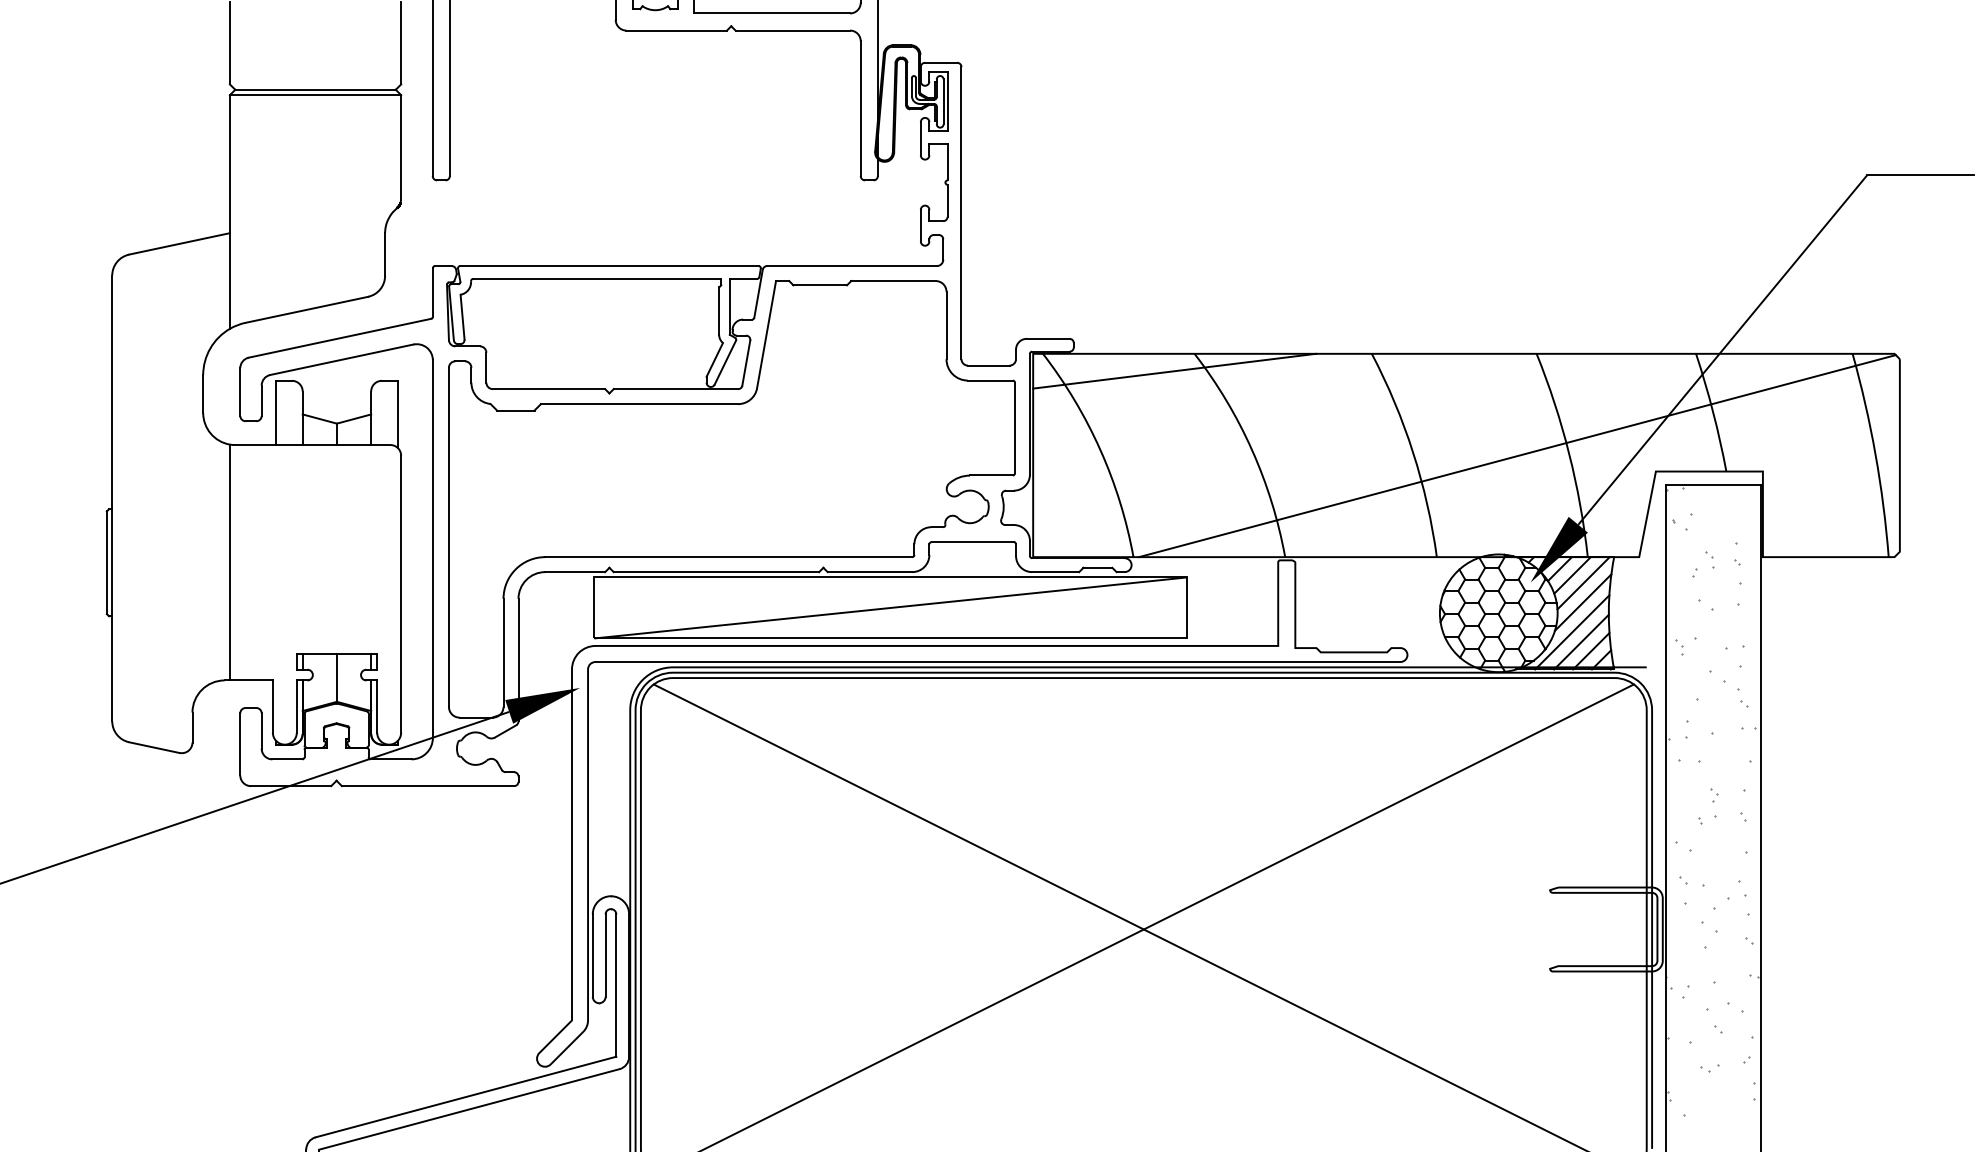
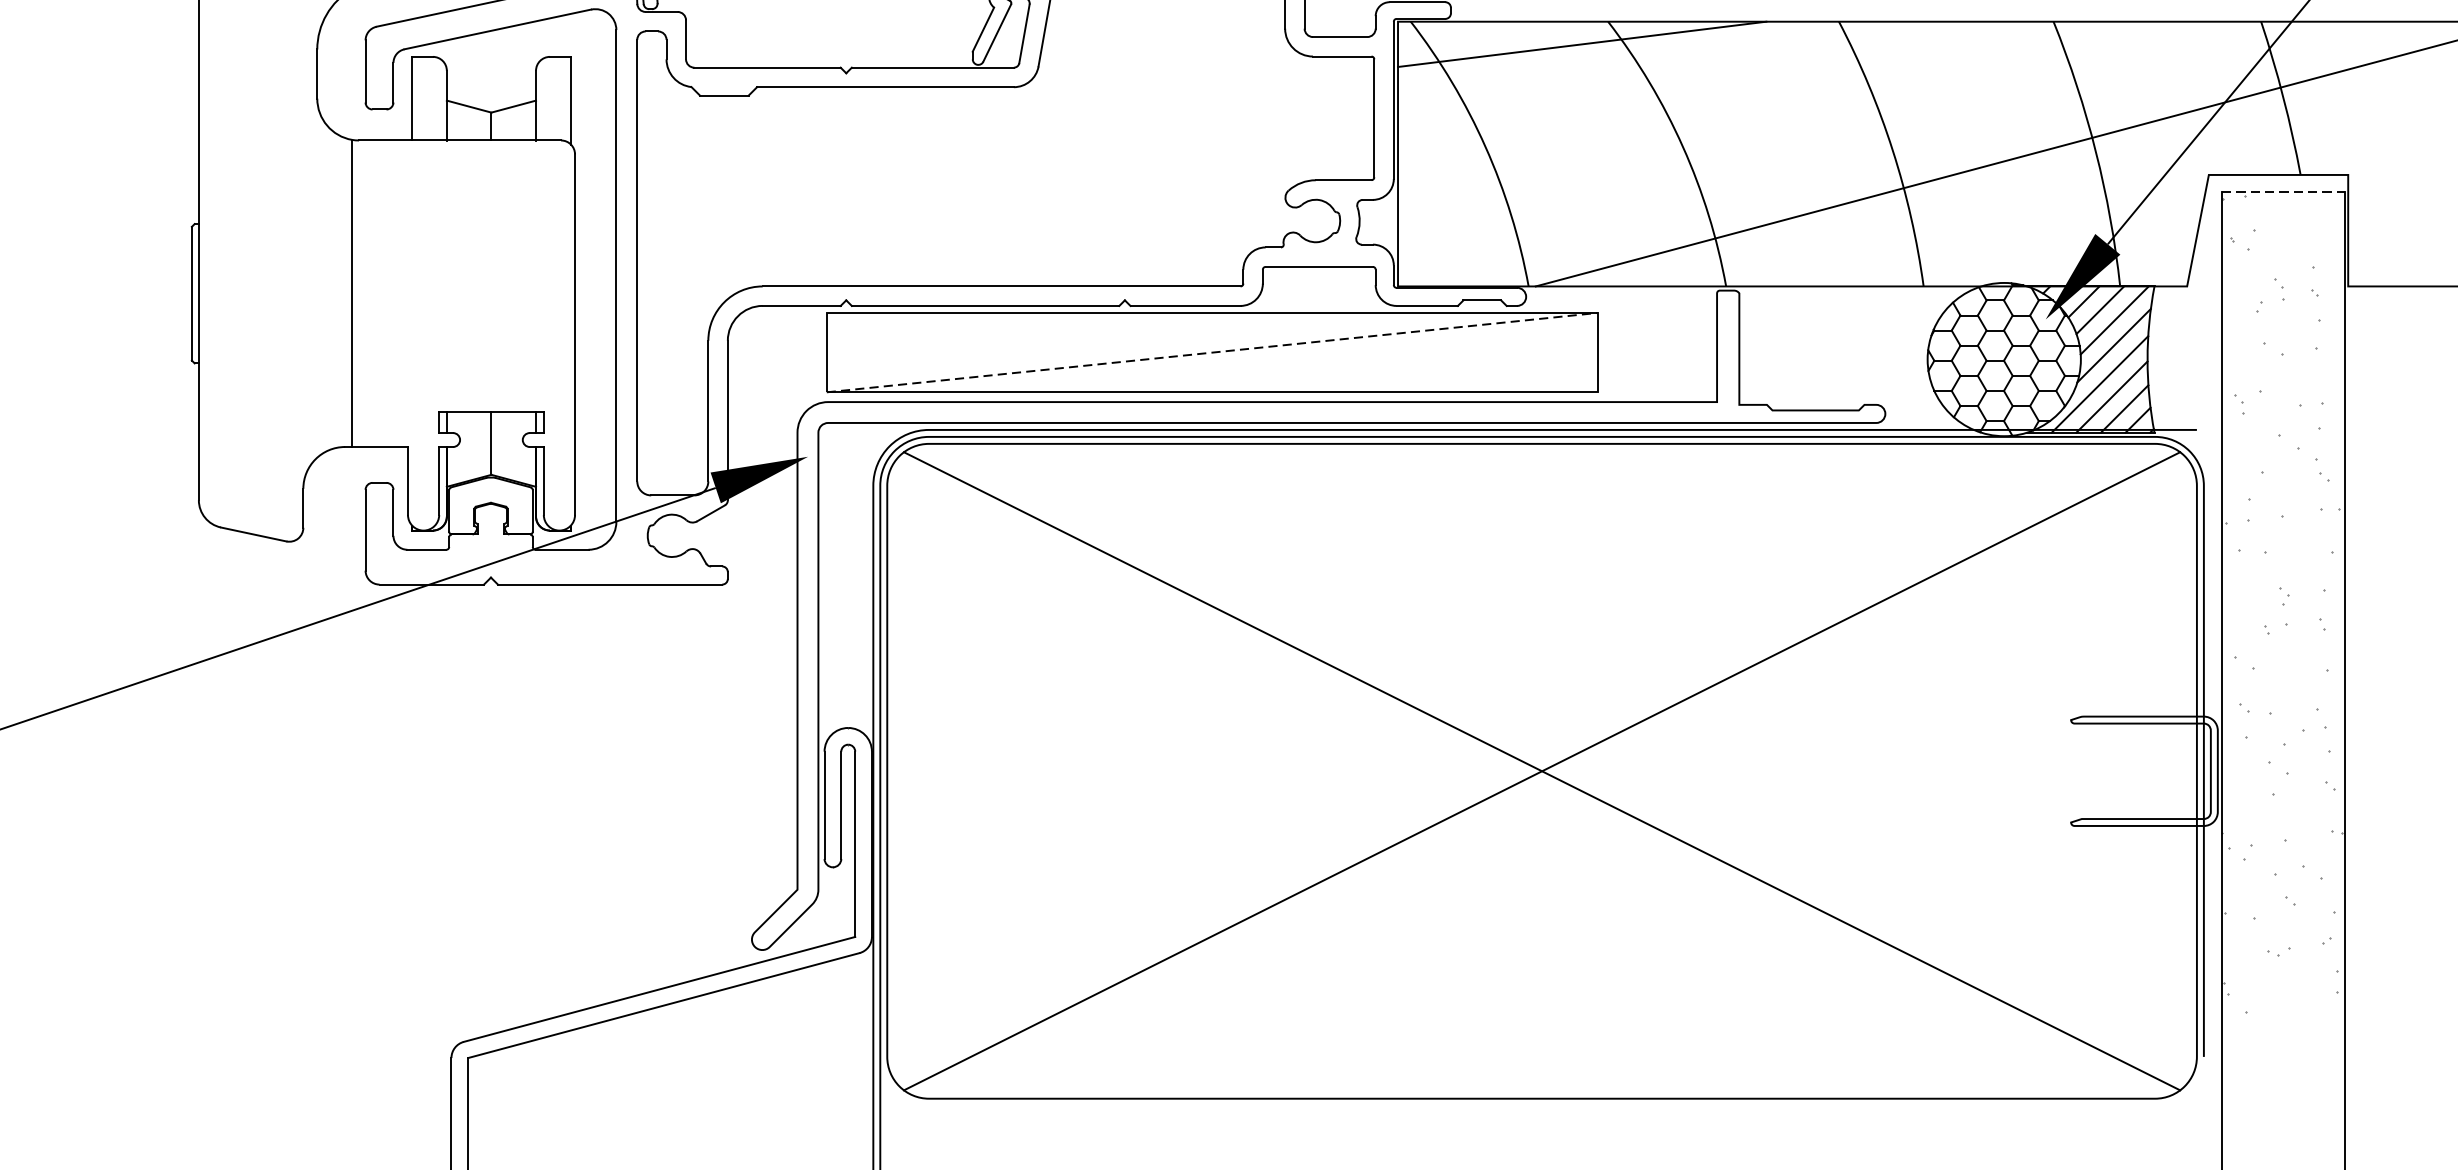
line: (1713, 484) -> (2283, 191), solid -> dashed
line: (890, 607) -> (1212, 352), solid -> dashed

